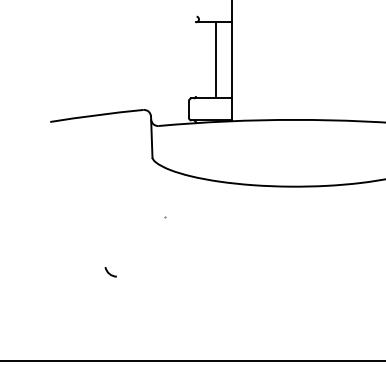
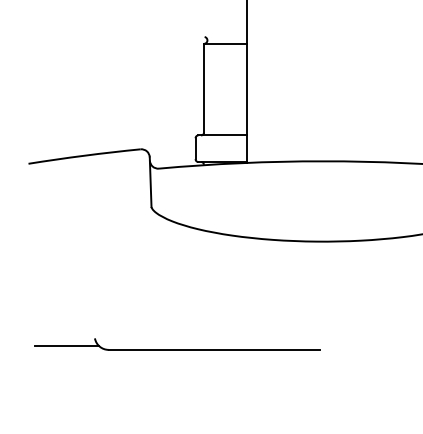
line: (216, 59) -> (204, 88), moved
line: (81, 273) -> (66, 346), added
line: (204, 276) -> (214, 349), added

